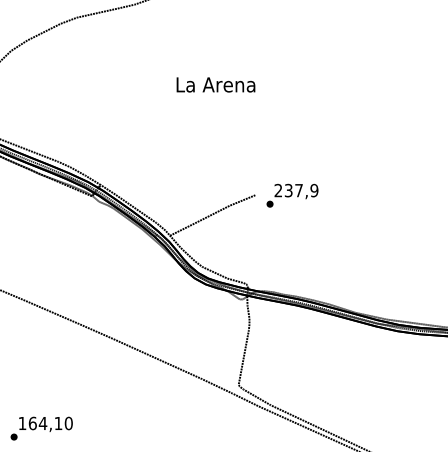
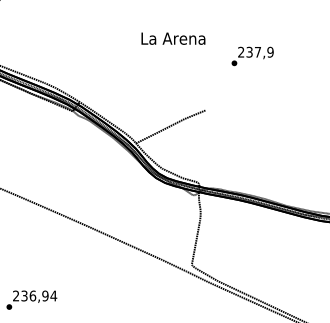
text: (215, 84) -> (173, 38), moved
text: (292, 195) -> (252, 56), moved
text: (45, 423) -> (34, 296), 164,10 -> 236,94

